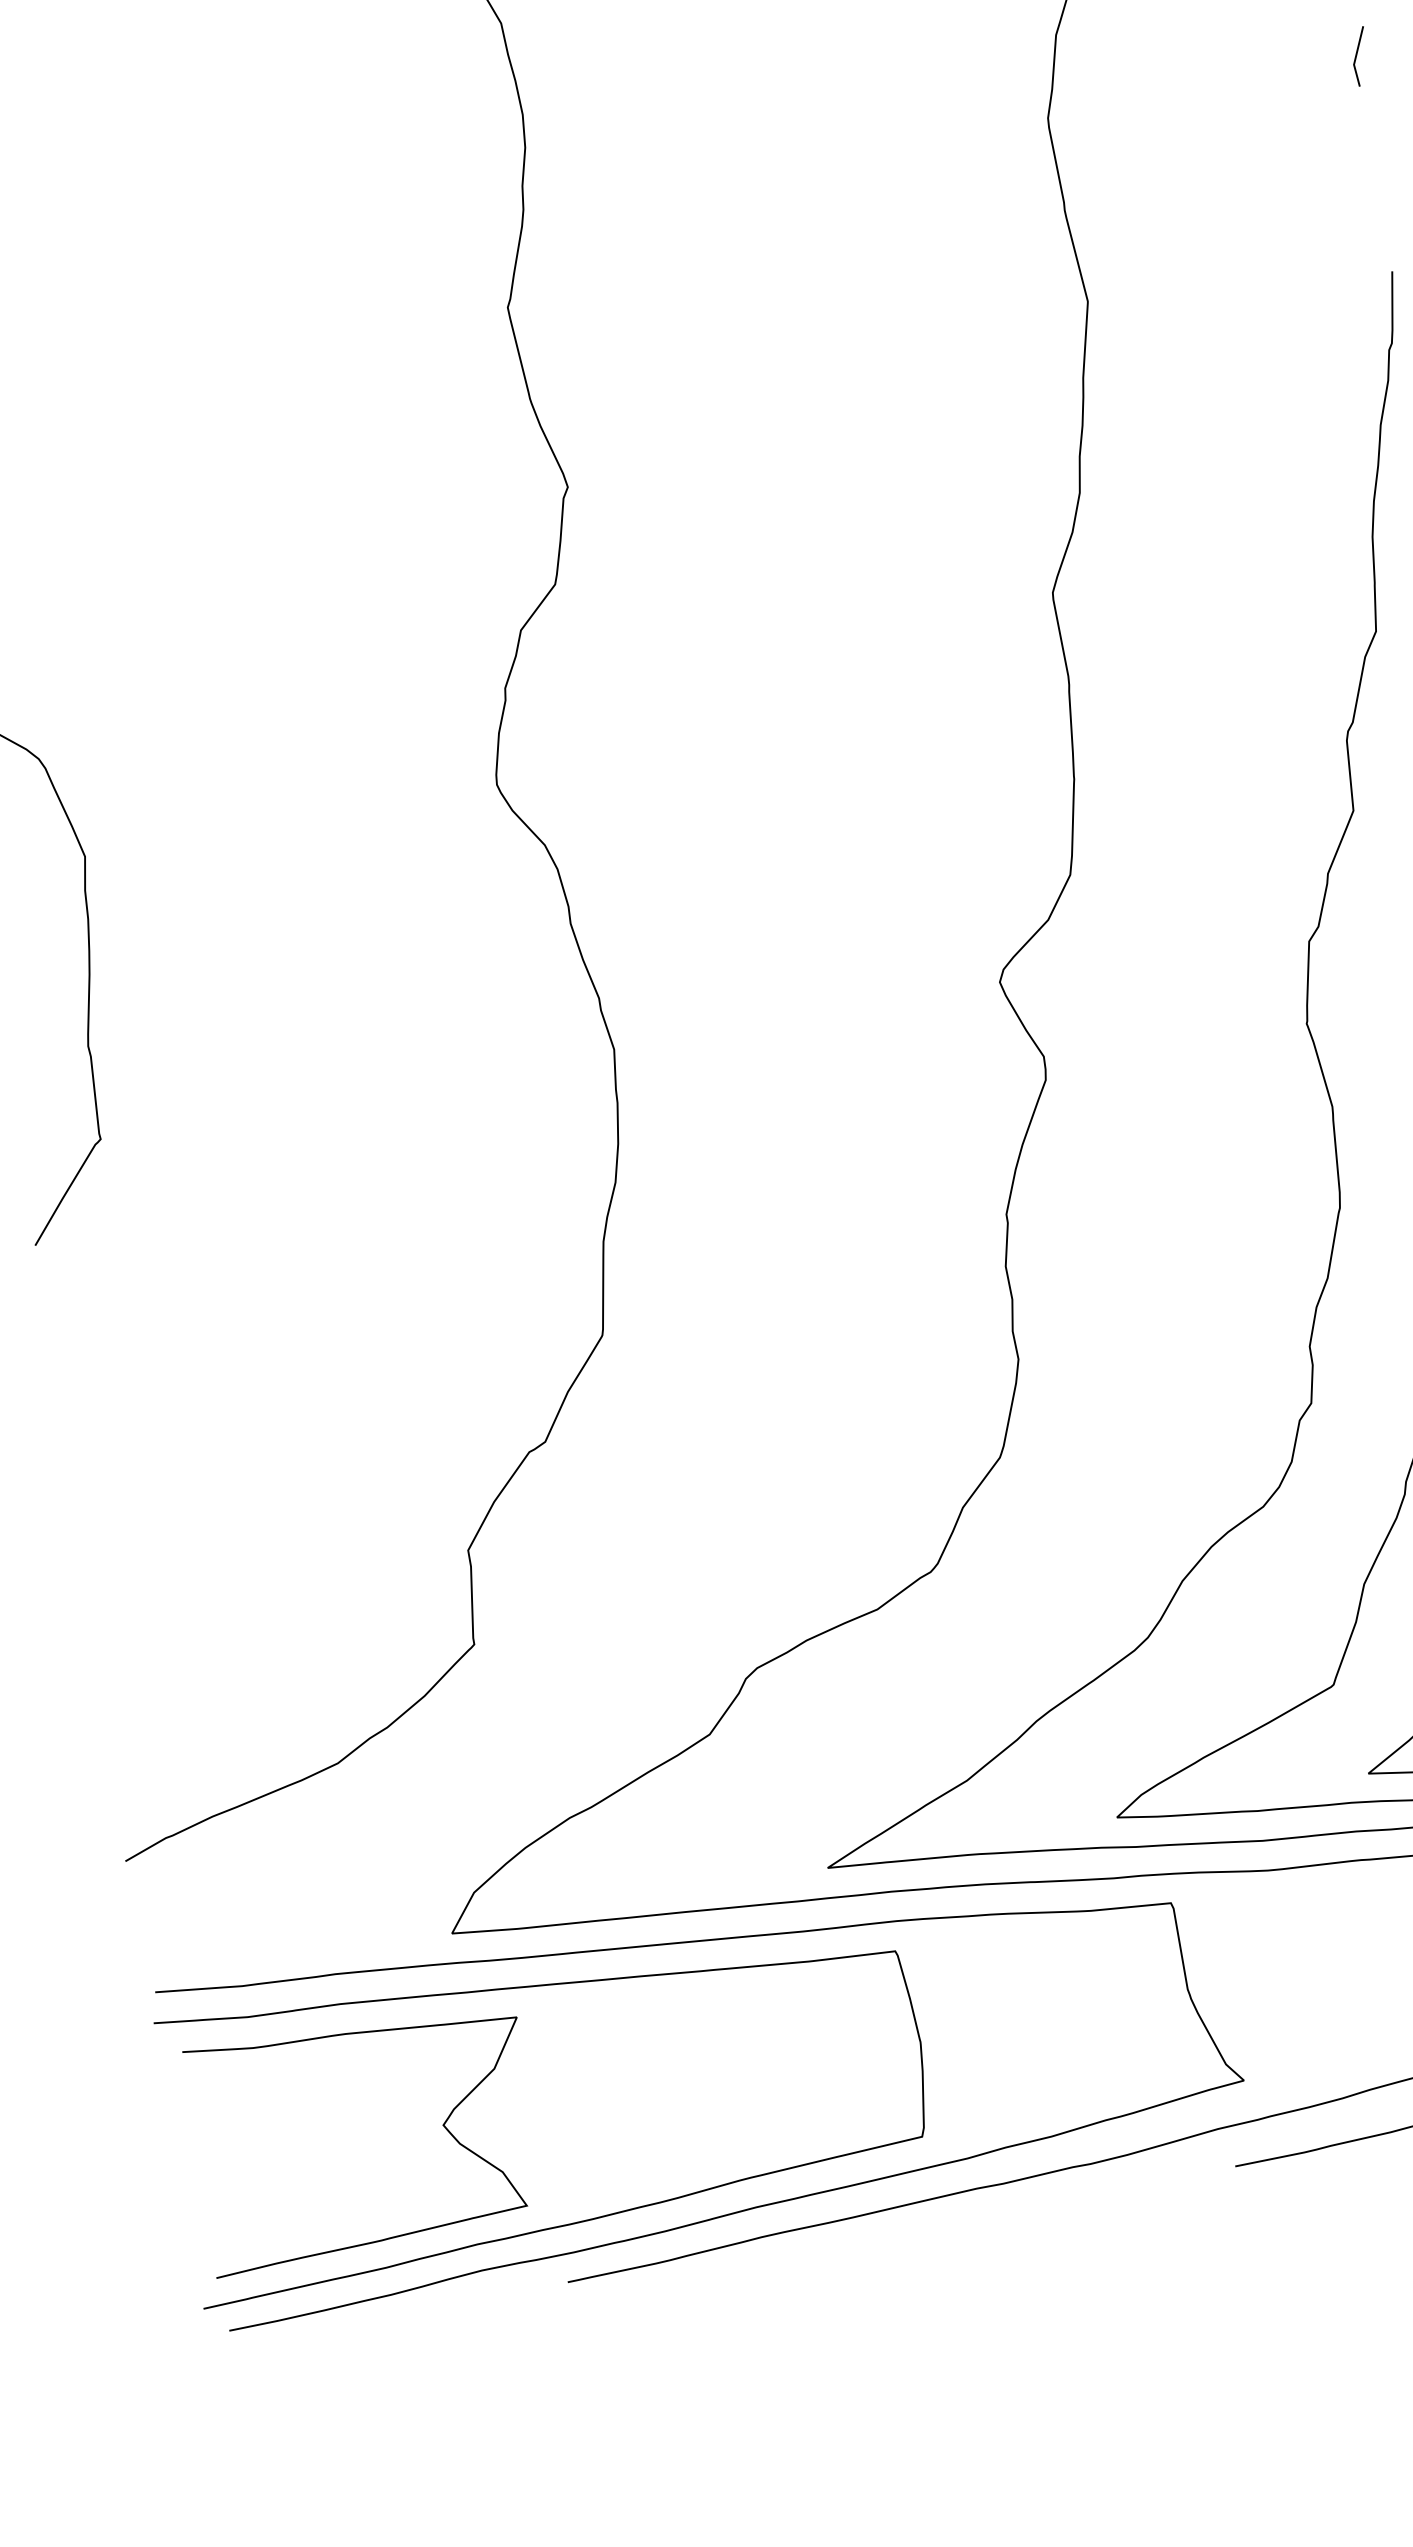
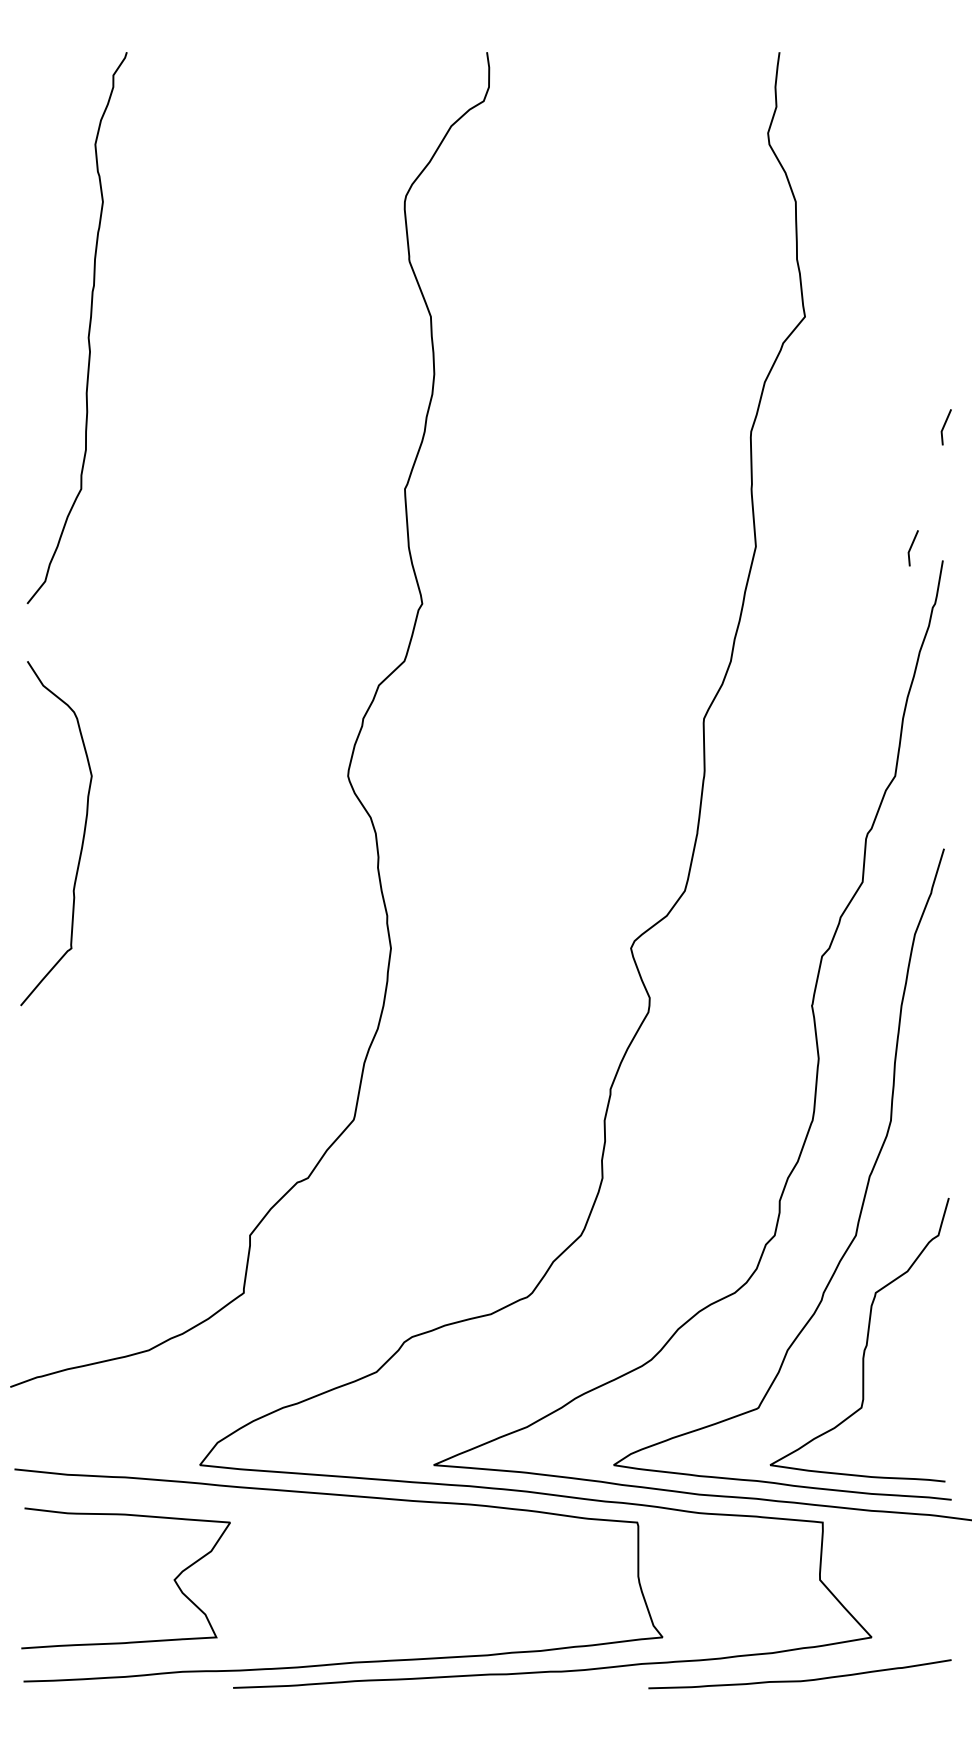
line: (1338, 261) -> (911, 548), added
curve: (548, 1986) -> (252, 1507), removed

